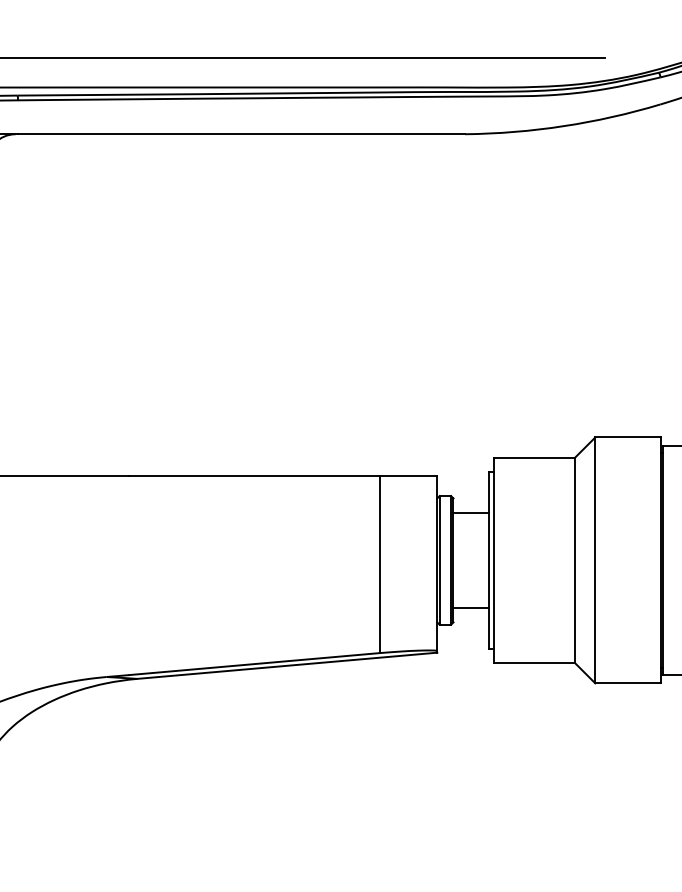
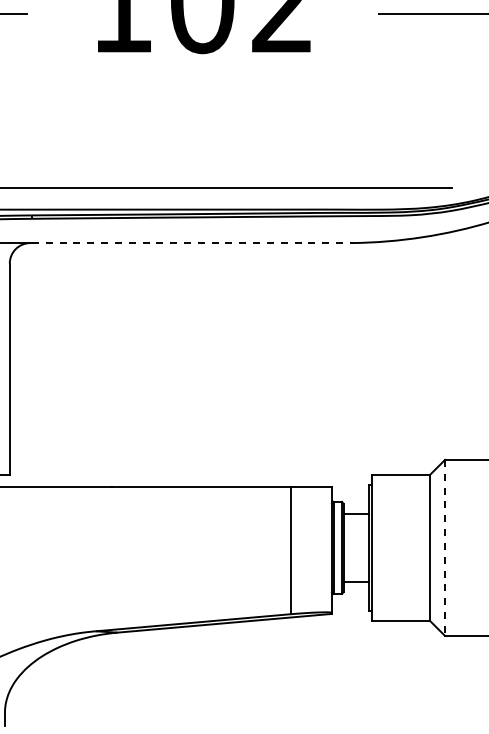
line: (240, 134) -> (191, 243), solid -> dashed
line: (594, 559) -> (444, 547), solid -> dashed

